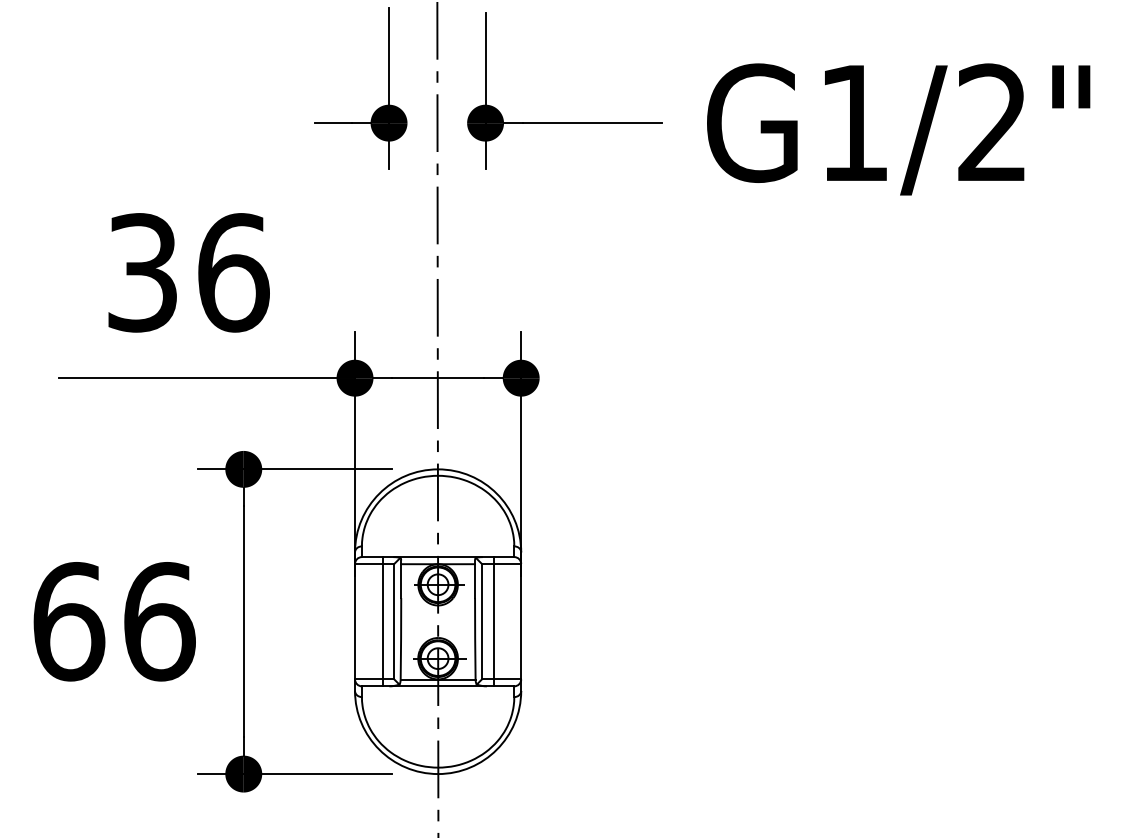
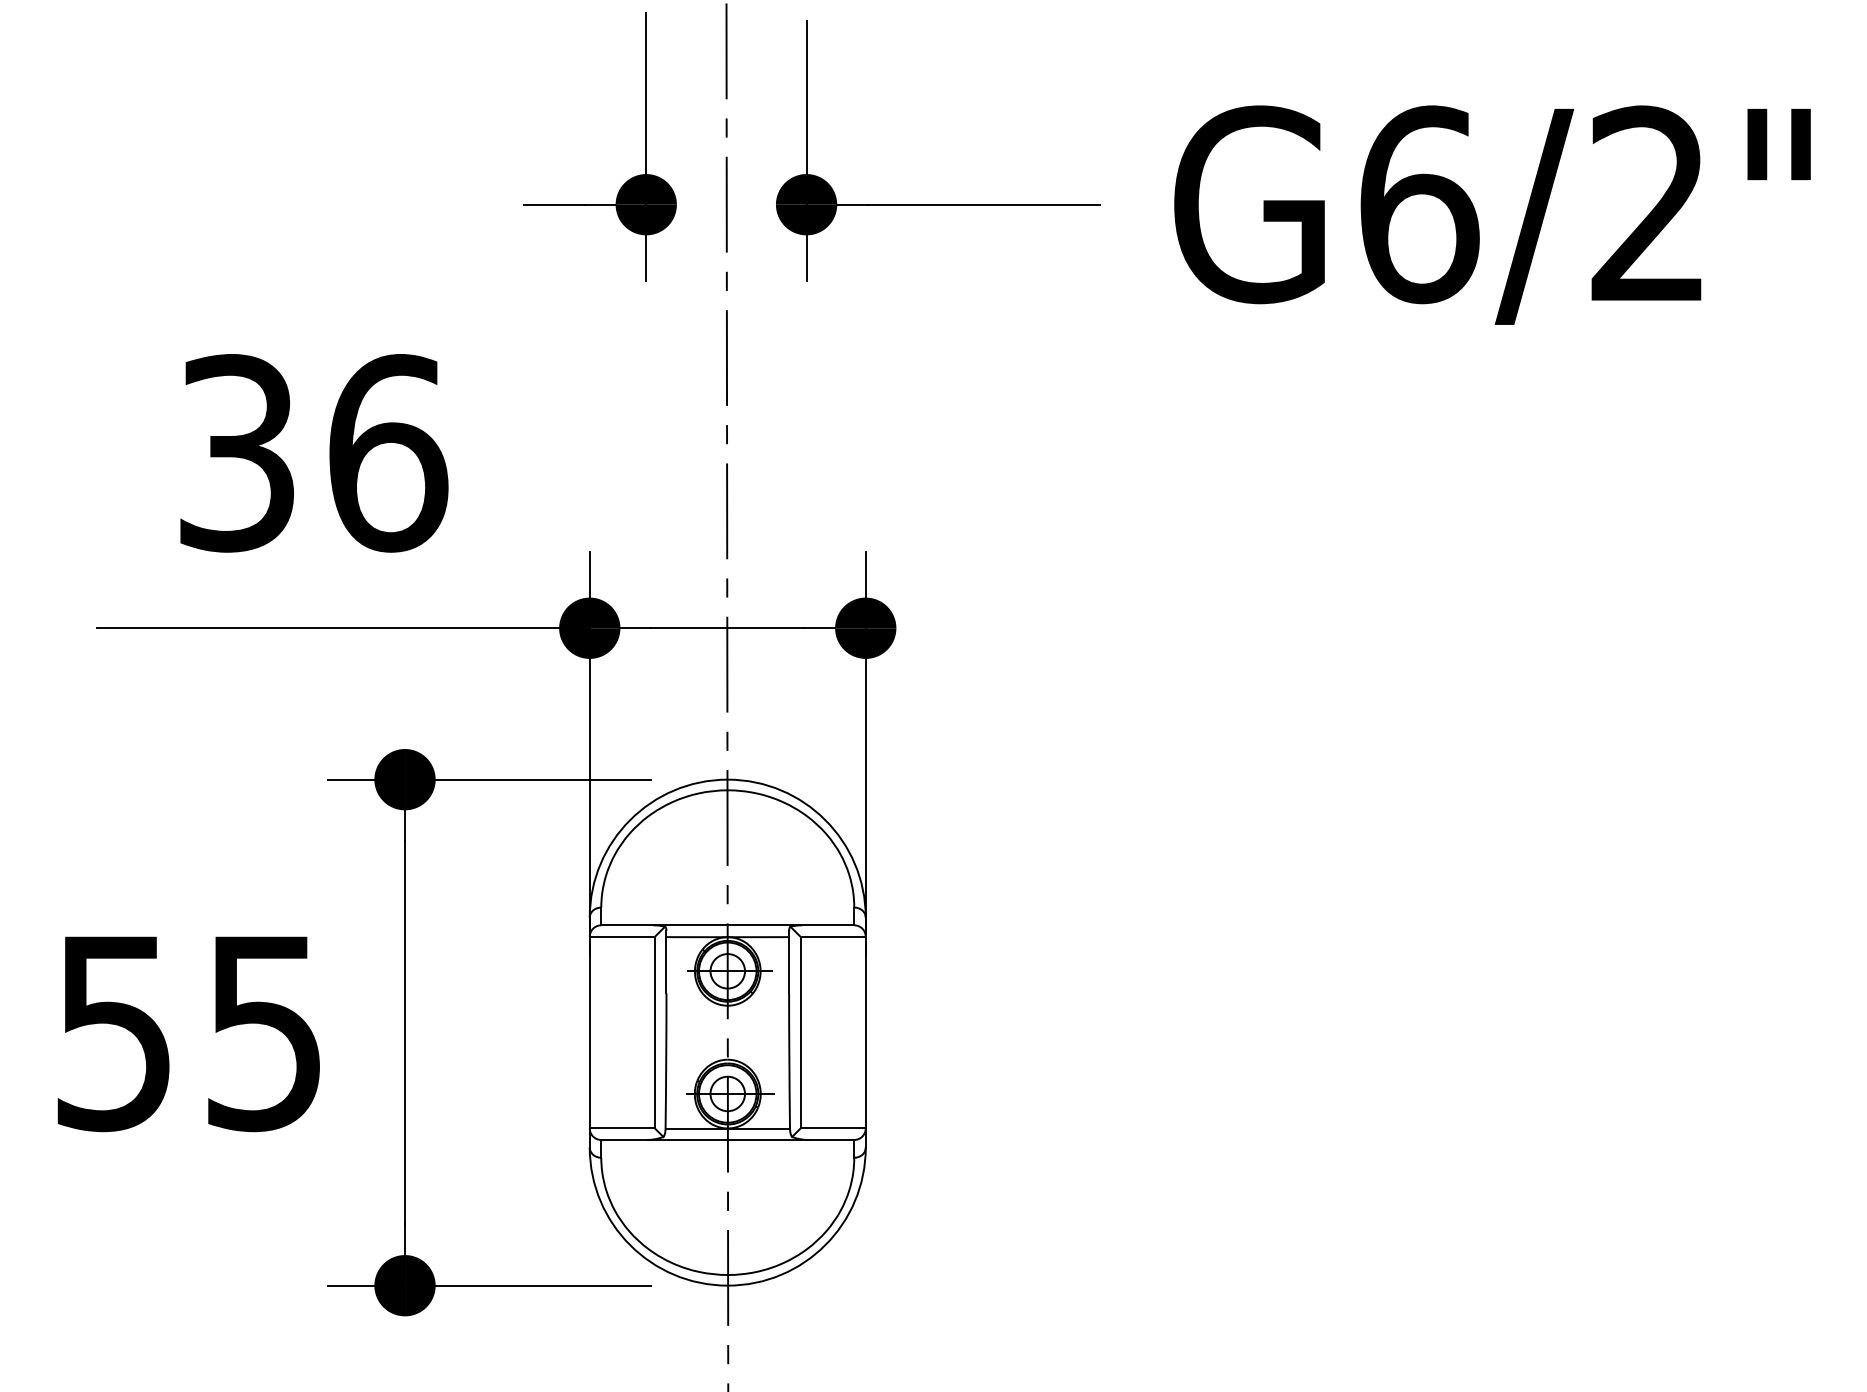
text: (854, 122) -> (1419, 203), G1/2" -> G6/2"
text: (114, 621) -> (190, 1032), 66 -> 55
line: (382, 621) -> (635, 1032), removed
line: (493, 621) -> (819, 1032), removed

